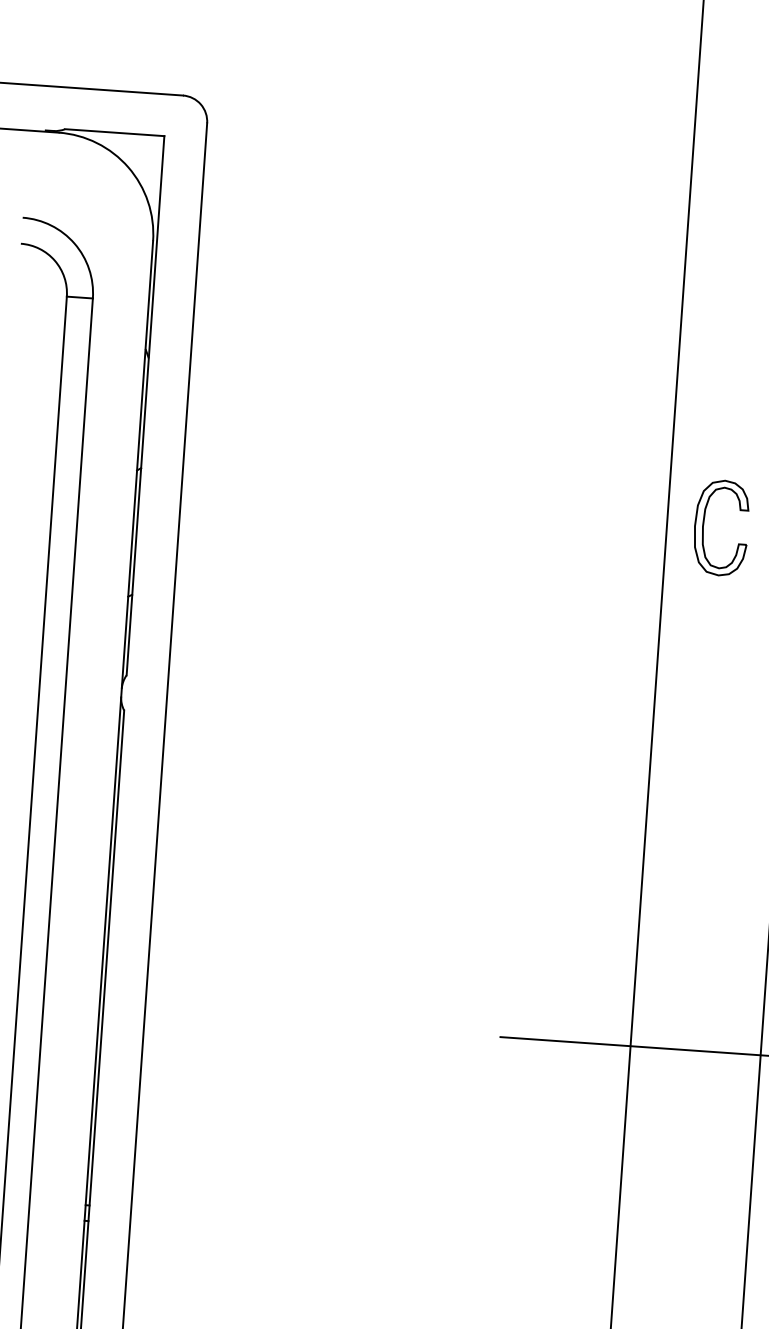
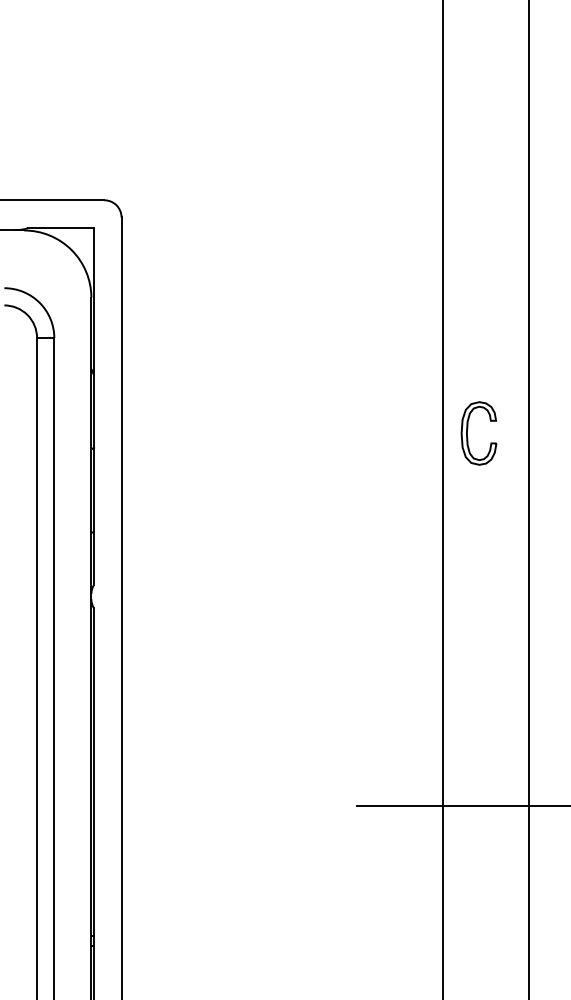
part: (703, 526) -> (467, 433), moved

